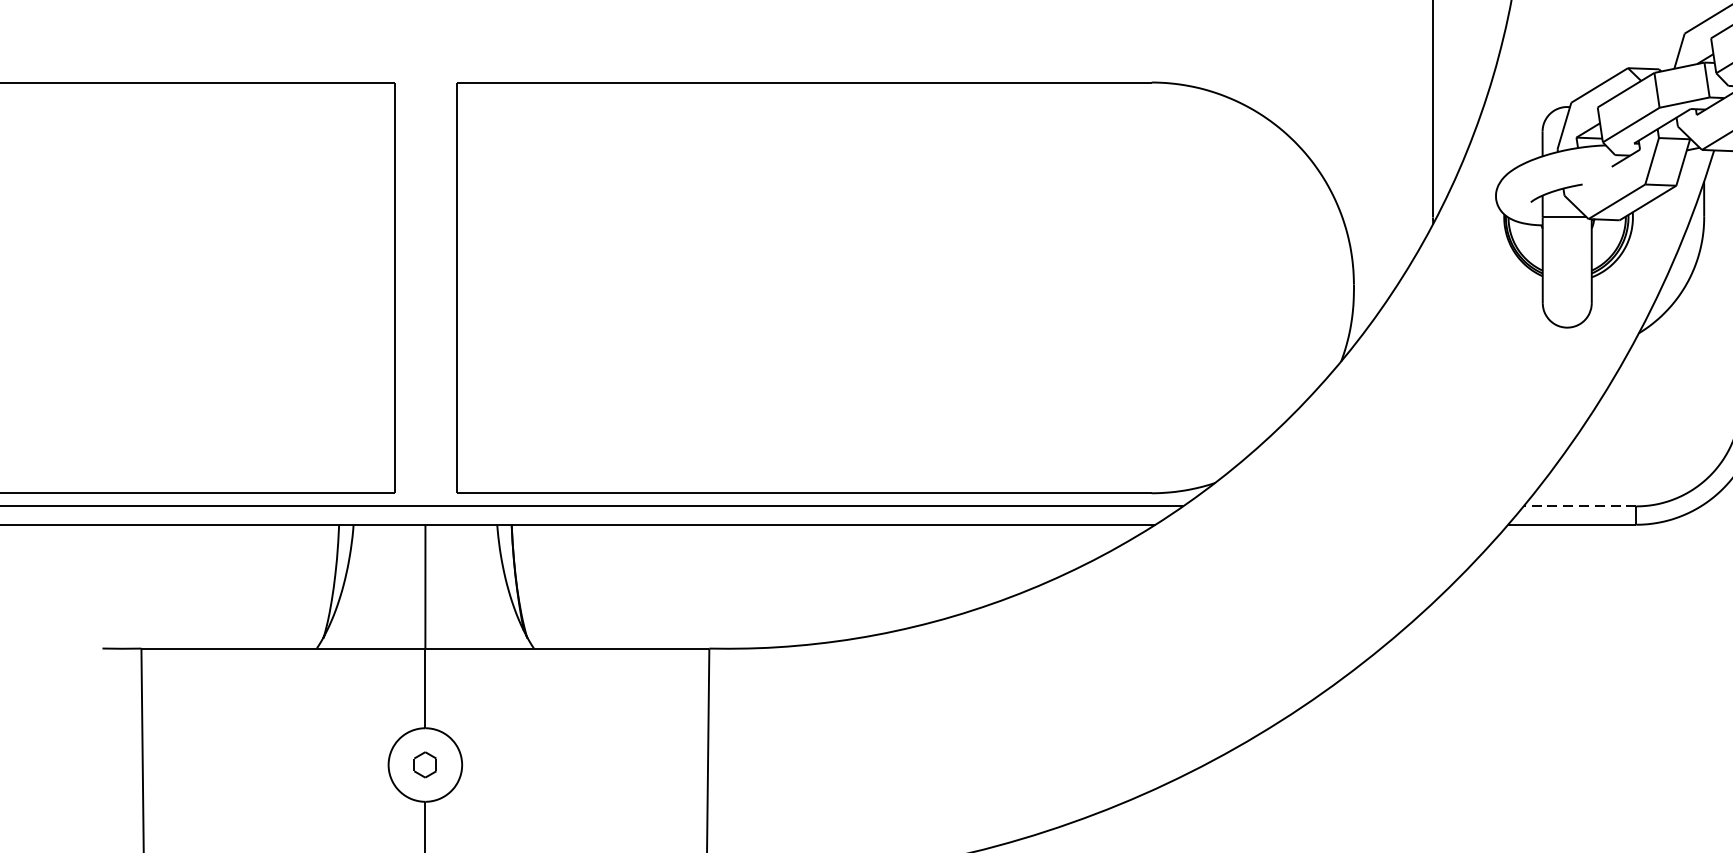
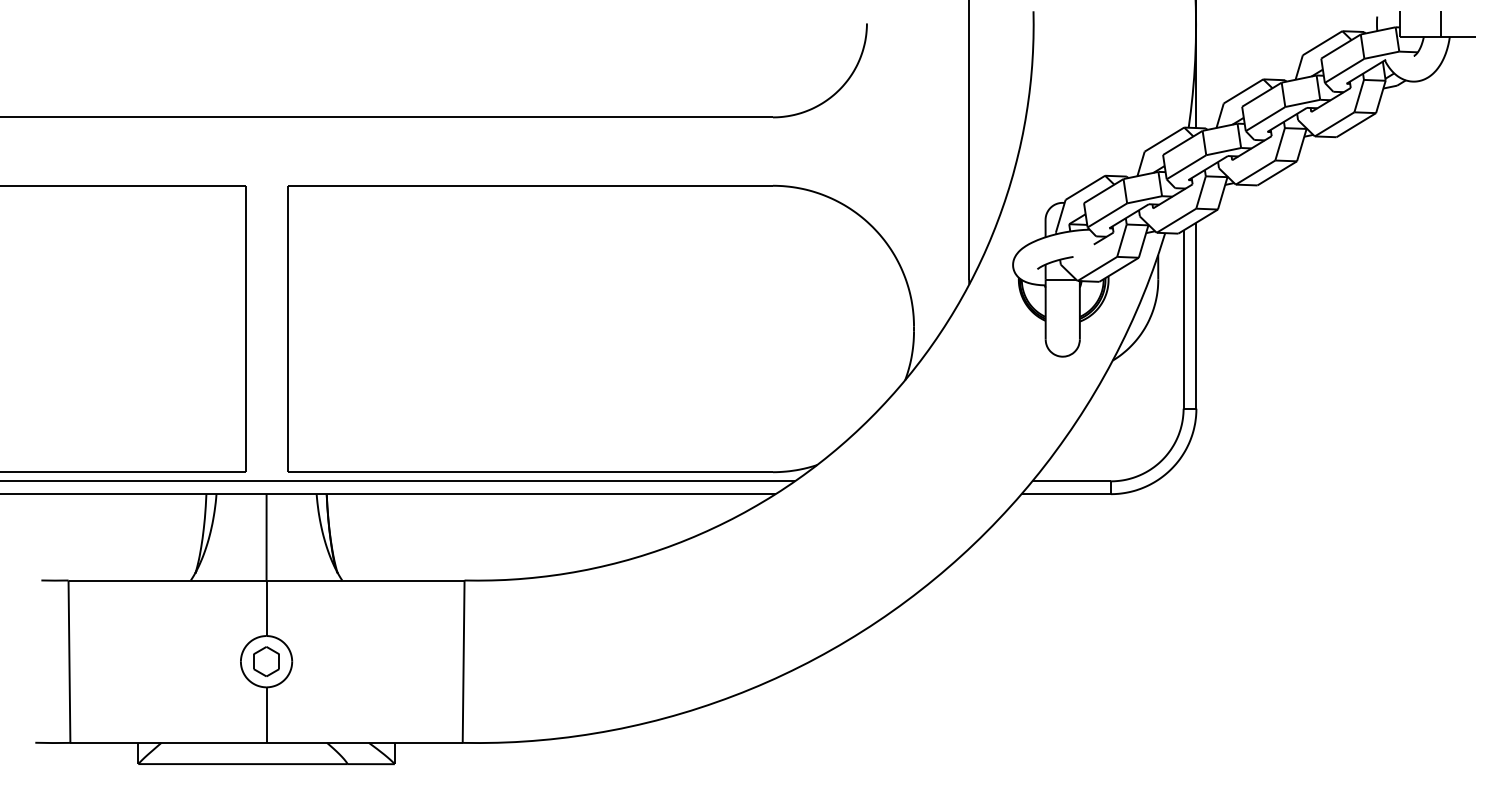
line: (1579, 506) -> (1071, 481), dashed -> solid
part: (425, 764) -> (266, 661), size x1.67

